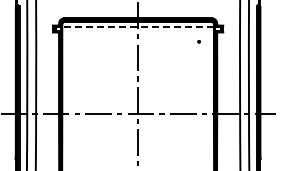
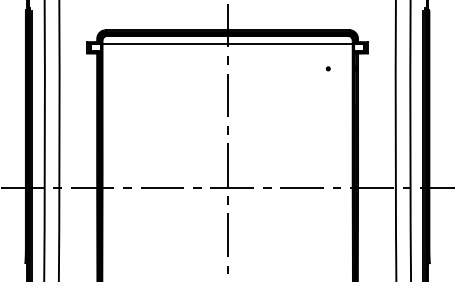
line: (138, 26) -> (228, 43), dashed -> solid

